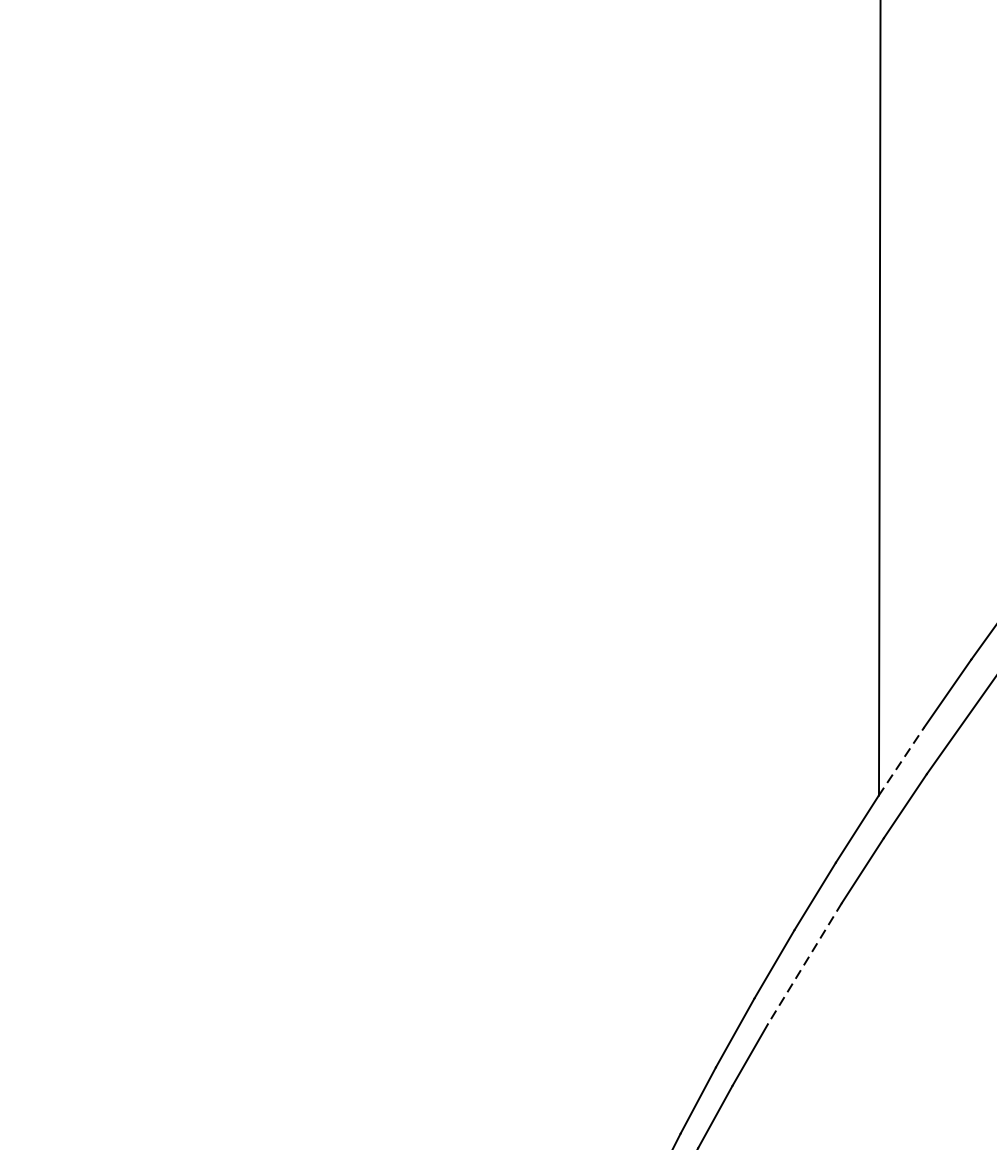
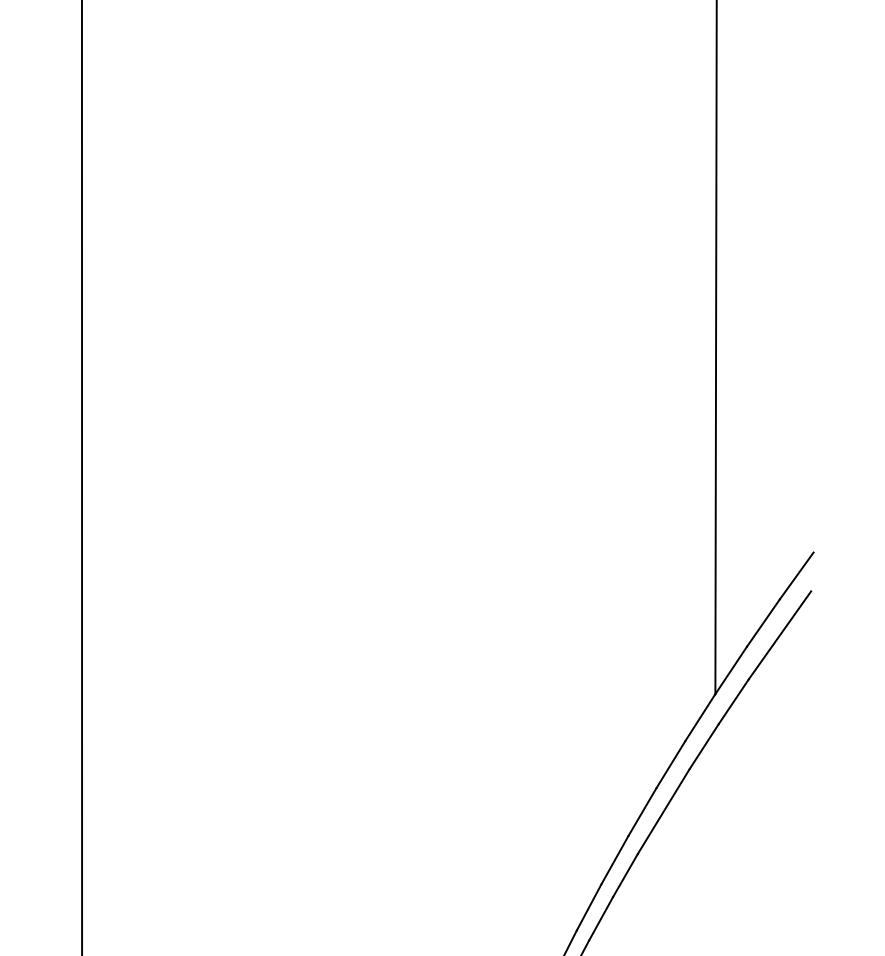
line: (902, 761) -> (731, 670), dashed -> solid
line: (804, 963) -> (663, 811), dashed -> solid

